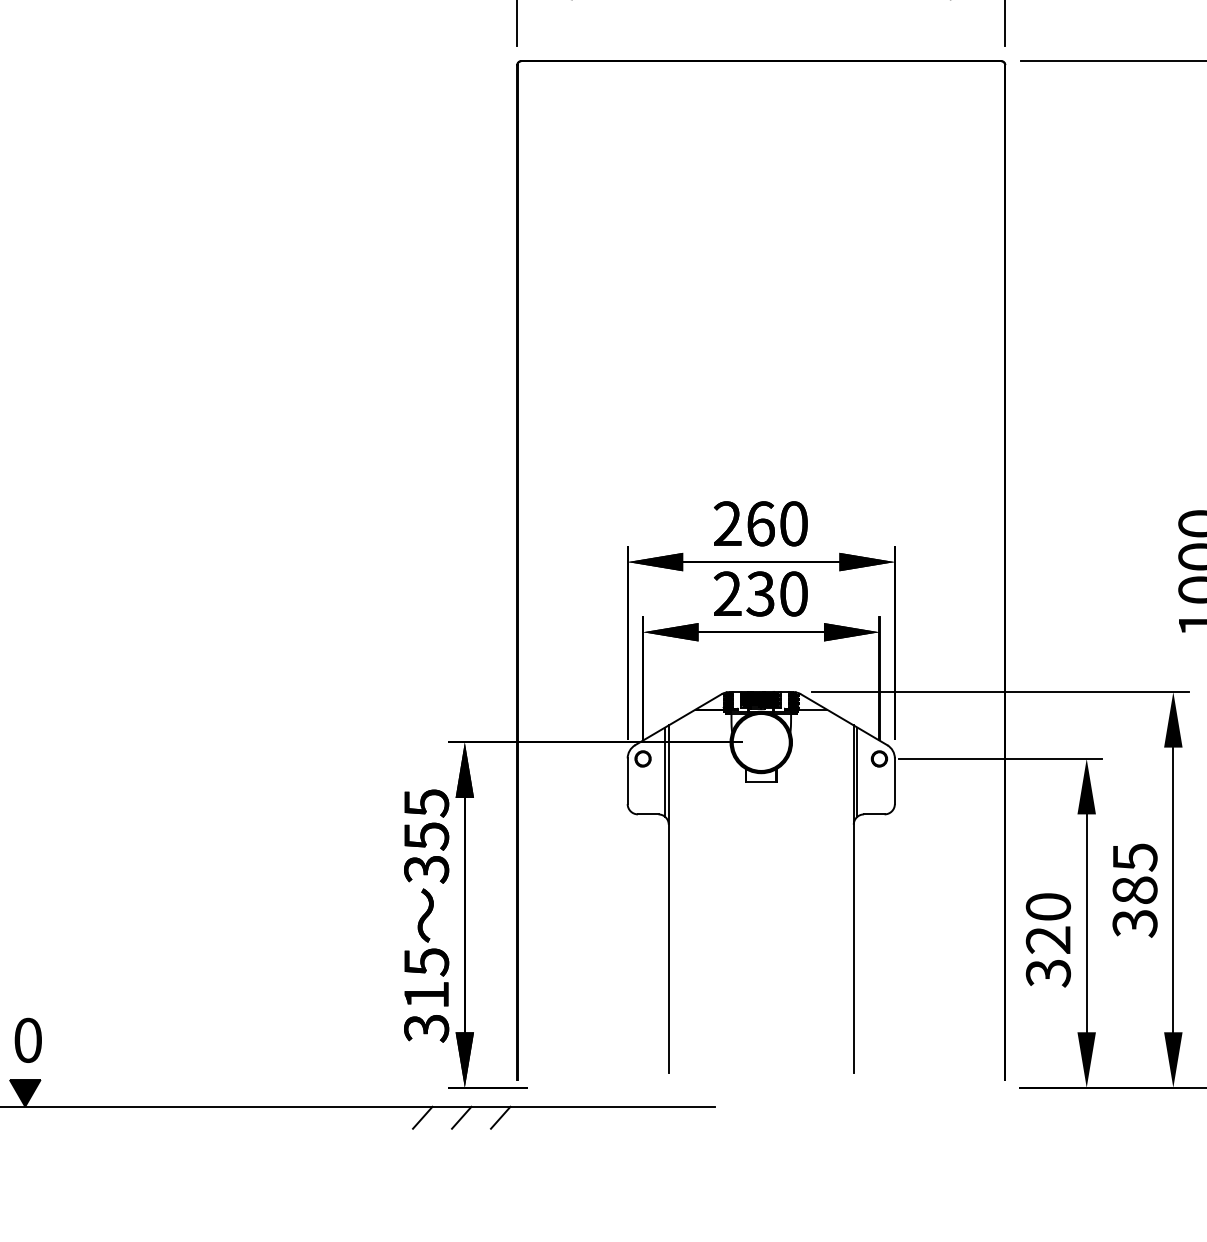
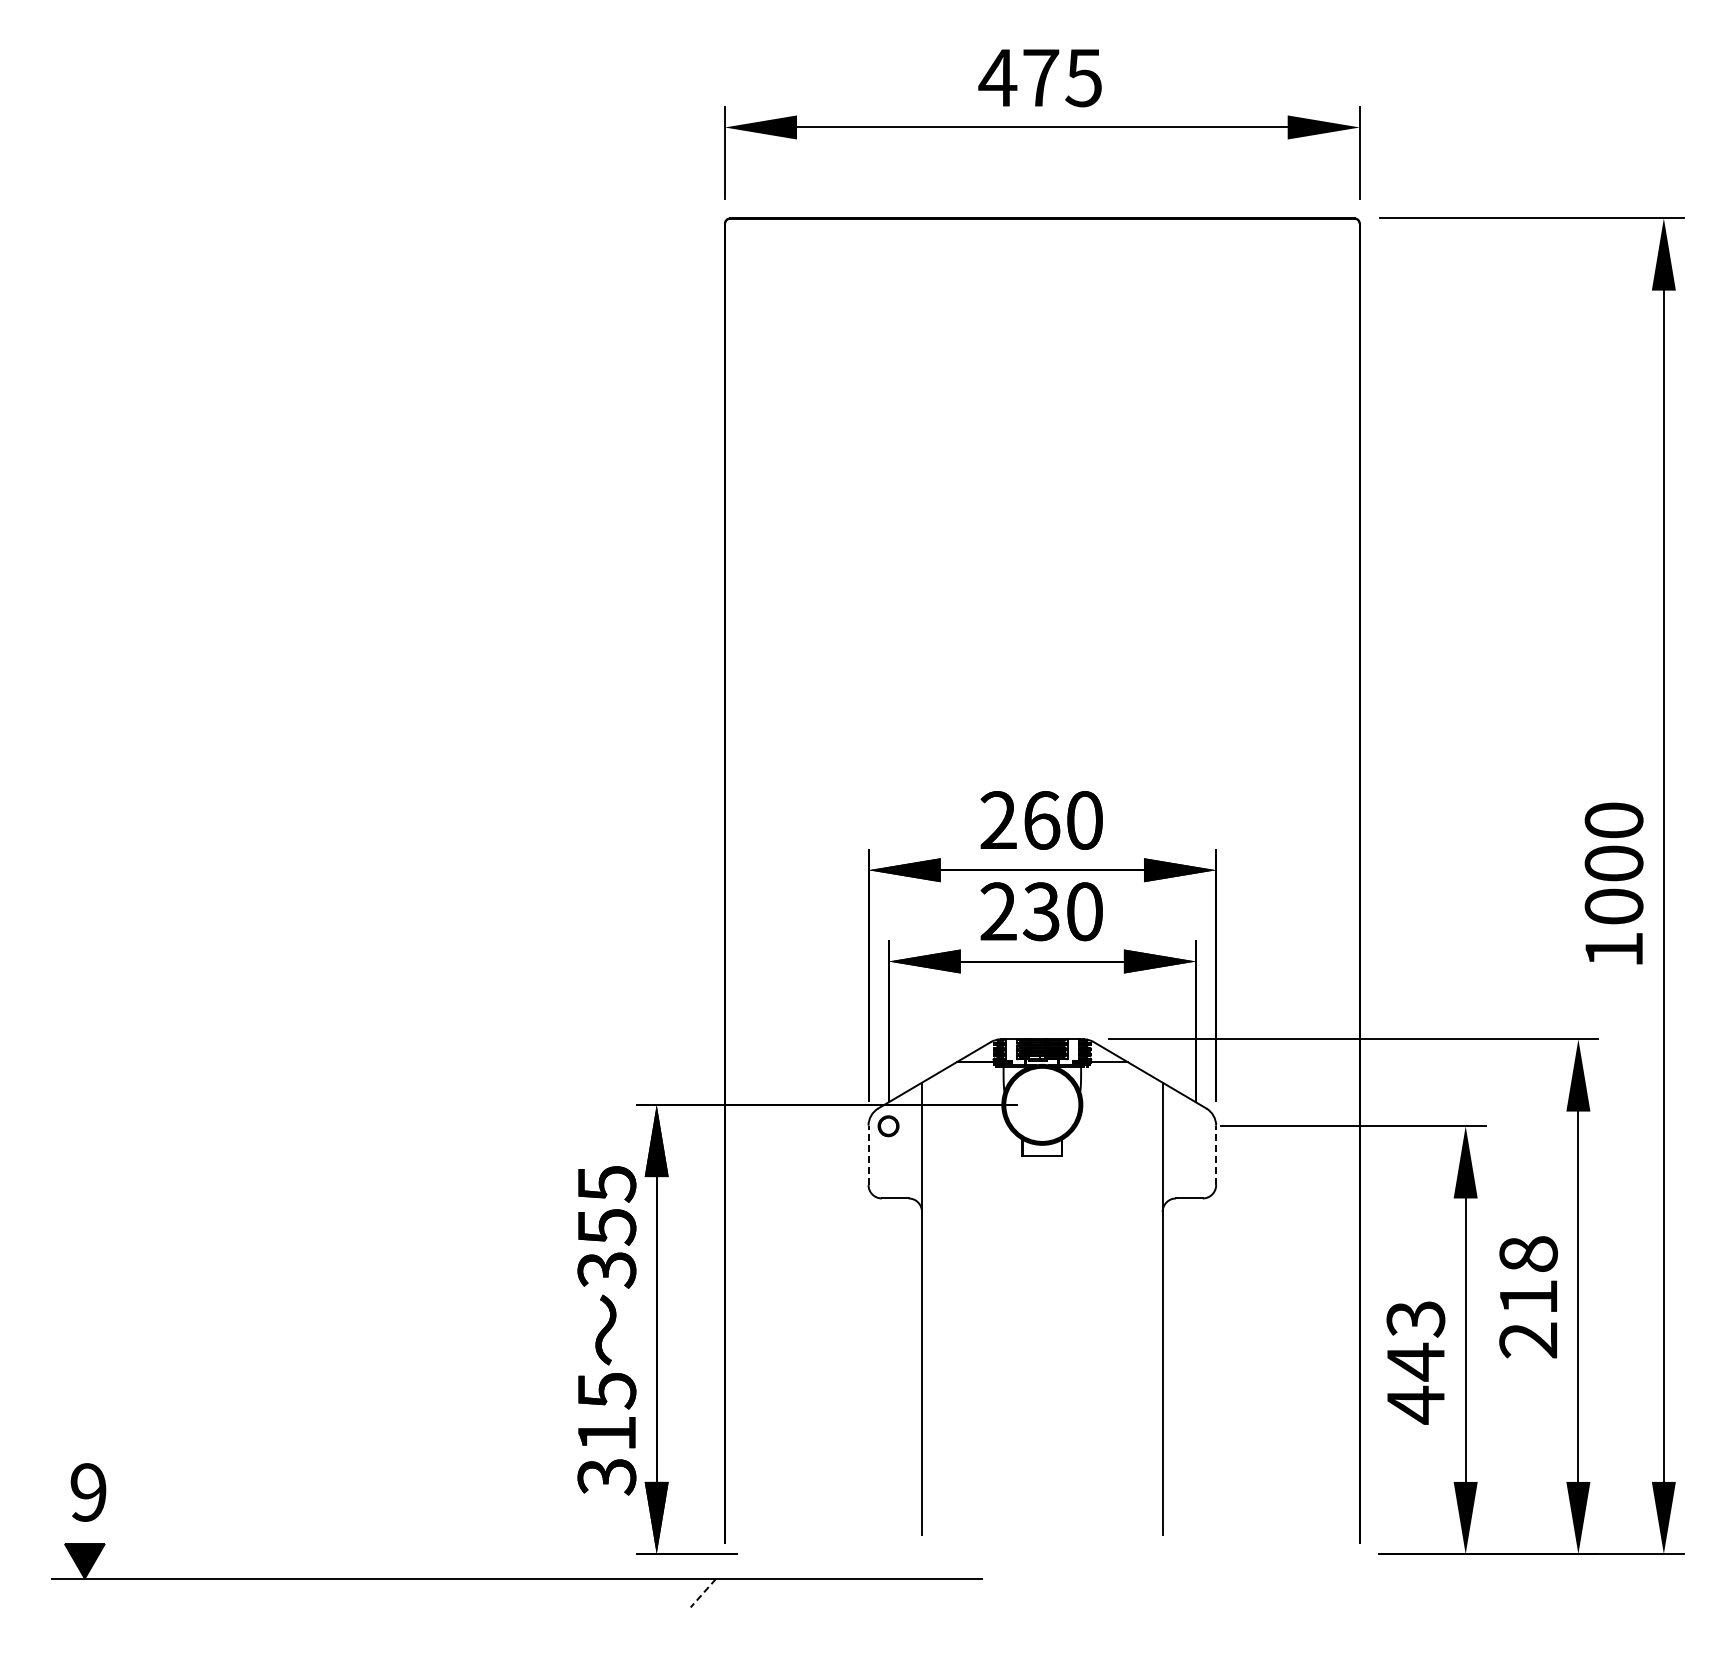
part: (879, 759) -> (1195, 1126), removed
line: (665, 772) -> (917, 1143), removed
line: (857, 772) -> (1167, 1143), removed
line: (627, 781) -> (868, 1155), solid -> dashed
line: (895, 781) -> (1216, 1155), solid -> dashed
text: (1134, 890) -> (1528, 1297), 385 -> 218
text: (1048, 940) -> (1415, 1362), 320 -> 443
text: (28, 1040) -> (88, 1492), 0 -> 9
line: (422, 1117) -> (601, 1592), removed
line: (461, 1117) -> (652, 1592), removed
line: (500, 1118) -> (703, 1593), solid -> dashed

